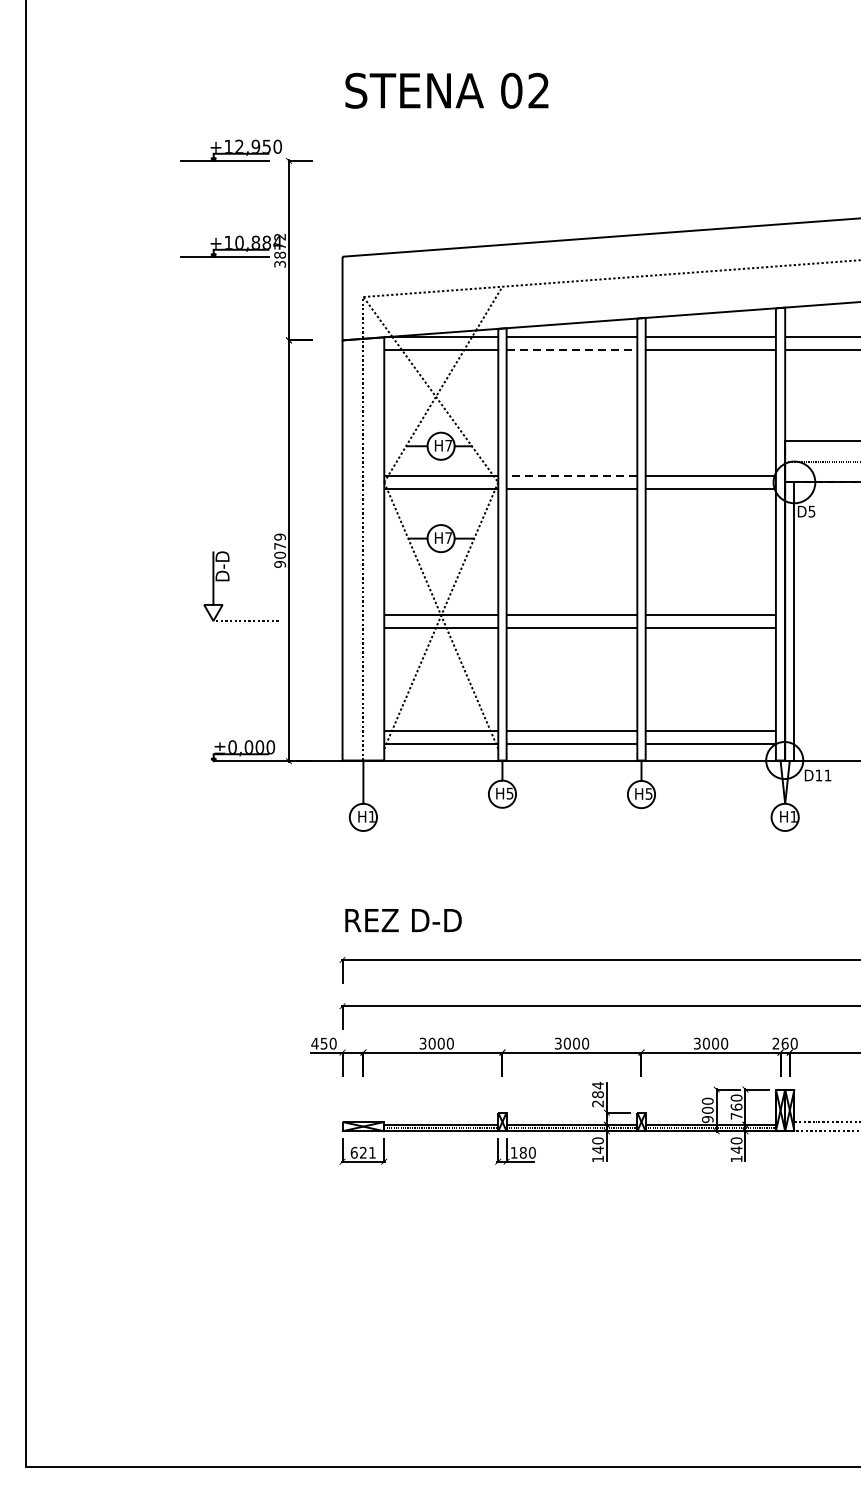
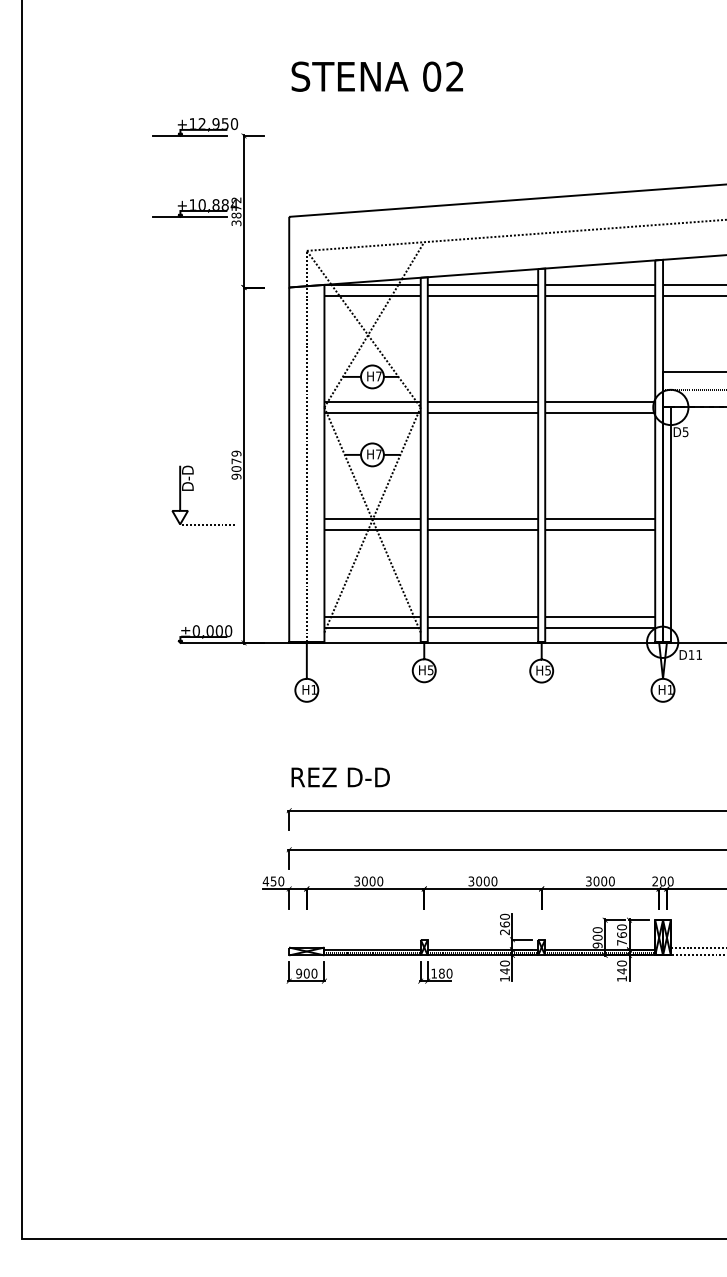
line: (572, 349) -> (483, 295), dashed -> solid
line: (571, 475) -> (482, 401), dashed -> solid
text: (784, 1043) -> (662, 881), 260 -> 200
text: (597, 1089) -> (504, 920), 284 -> 260
text: (363, 1152) -> (306, 973), 621 -> 900

